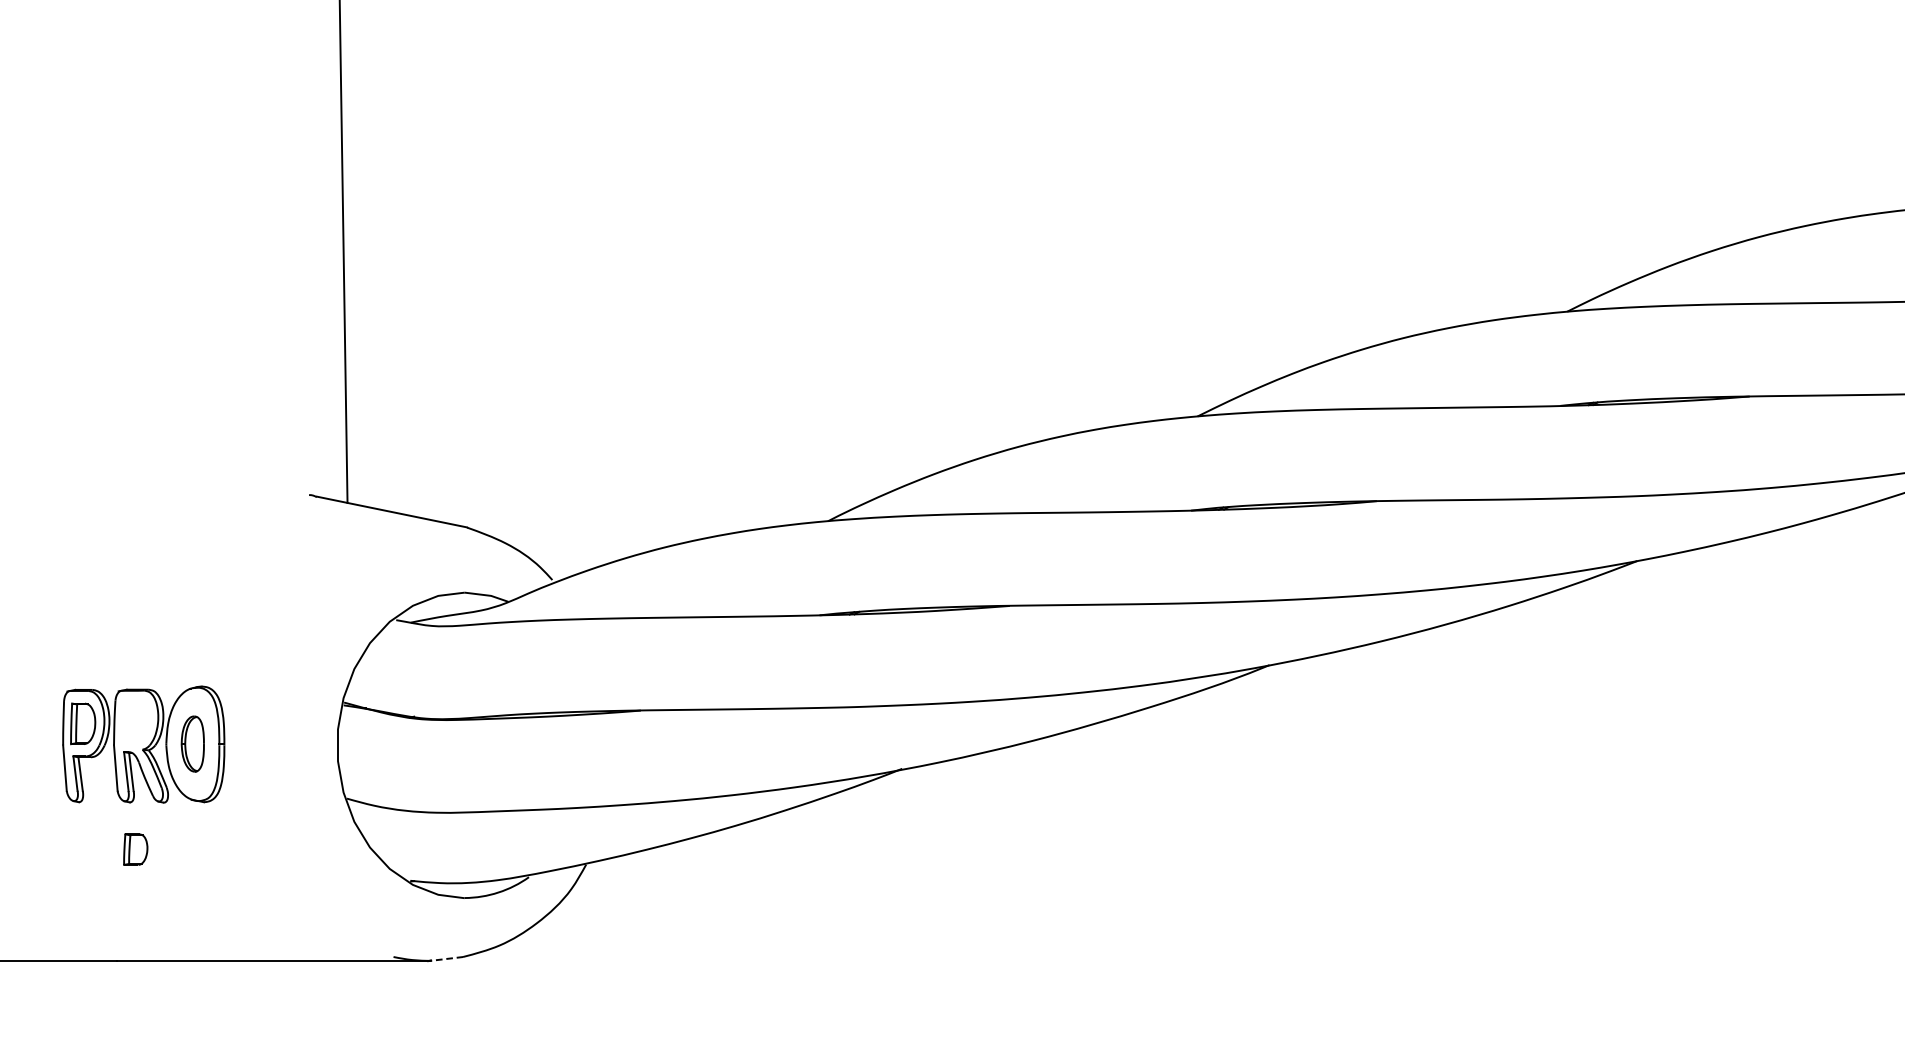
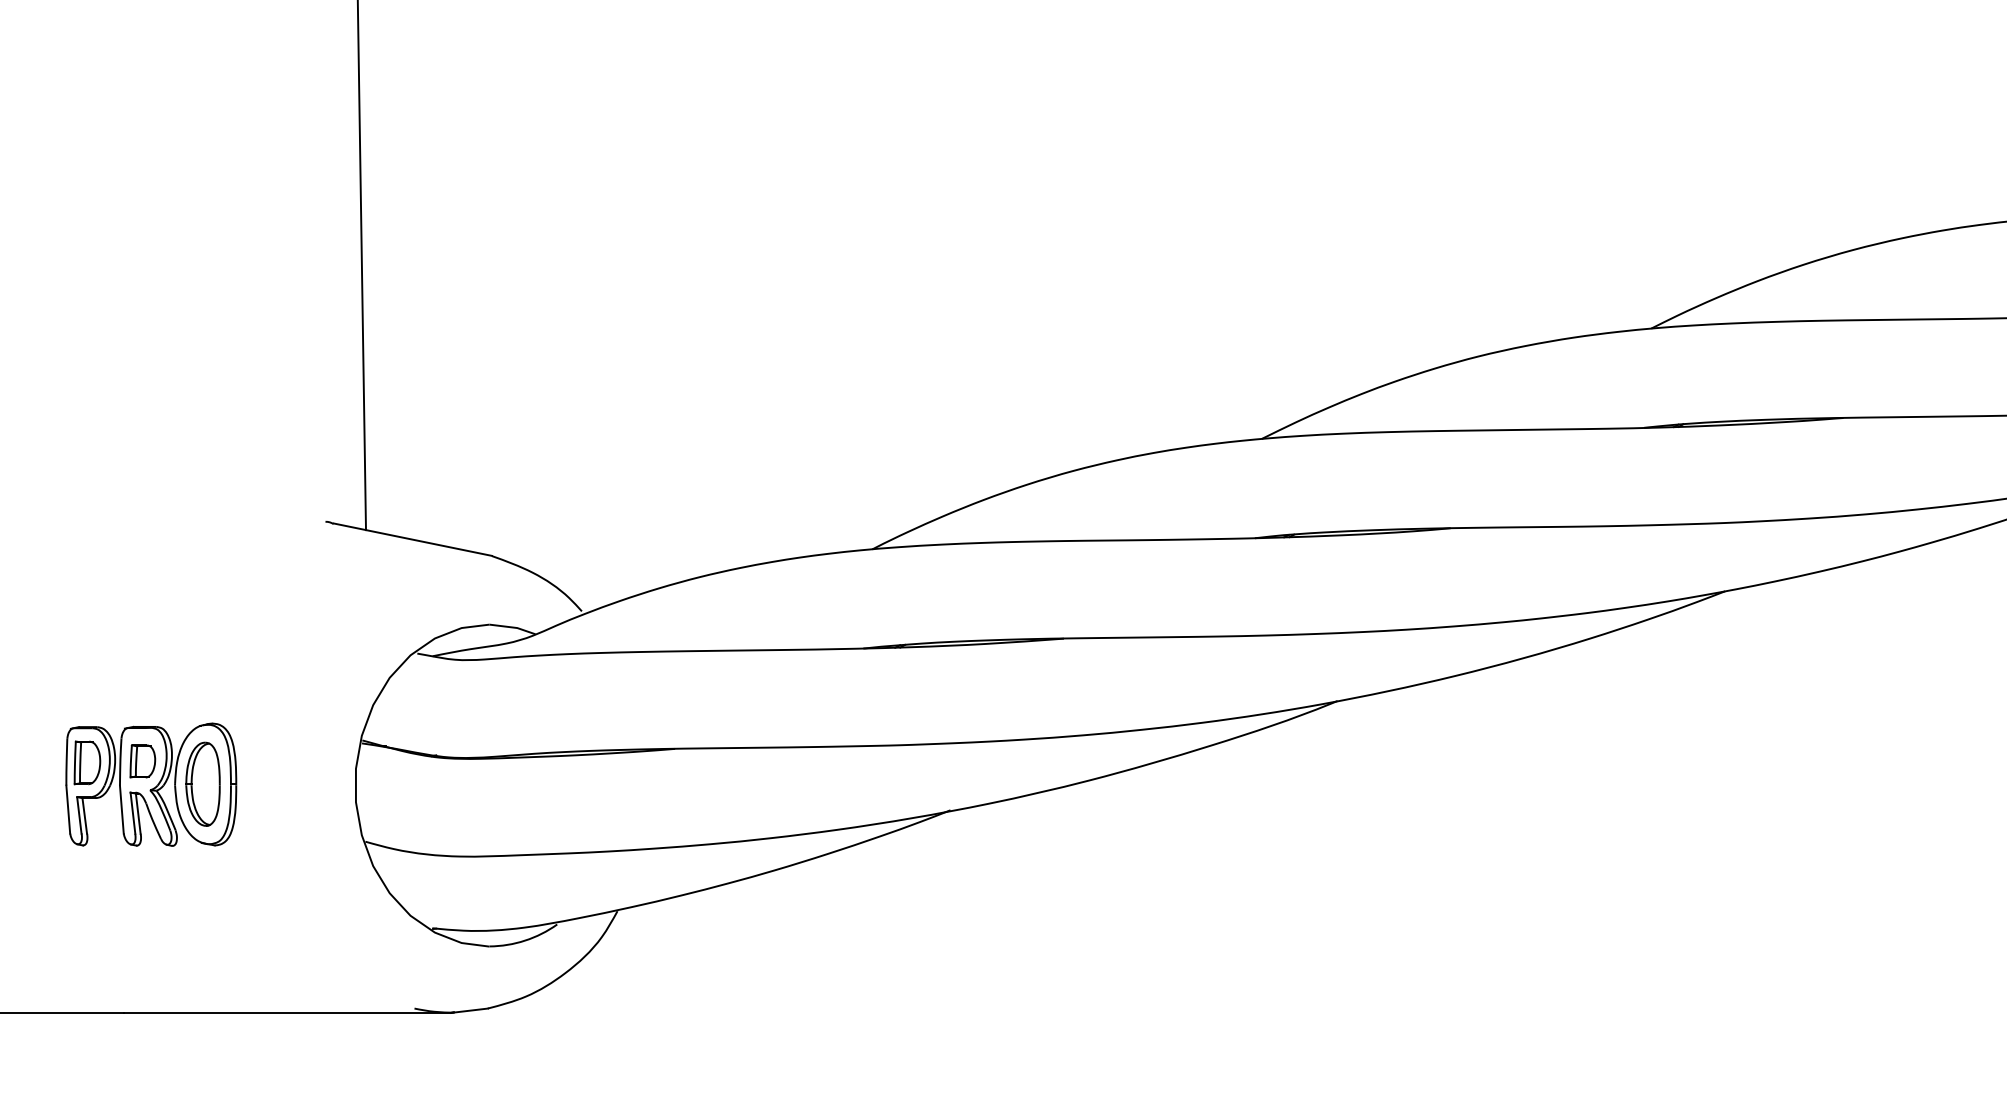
part: (192, 743) -> (202, 783), size x1.43
part: (135, 849) -> (142, 761), moved
line: (445, 958) -> (469, 1010), dashed -> solid

